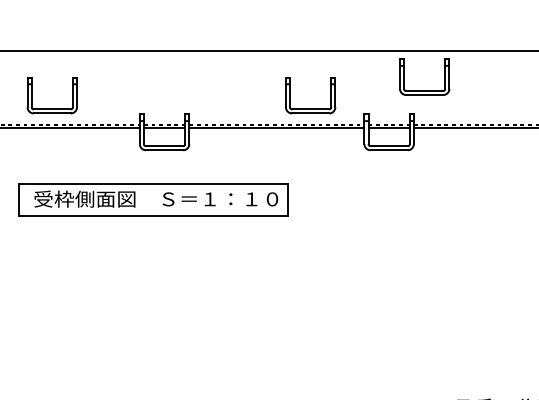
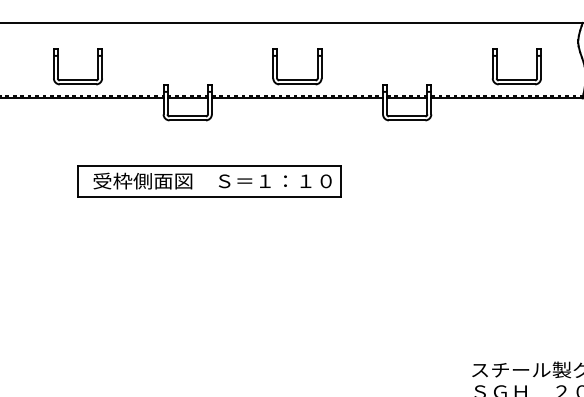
part: (424, 90) -> (516, 79), moved
part: (310, 108) -> (297, 79), moved
part: (153, 199) -> (209, 181), moved

